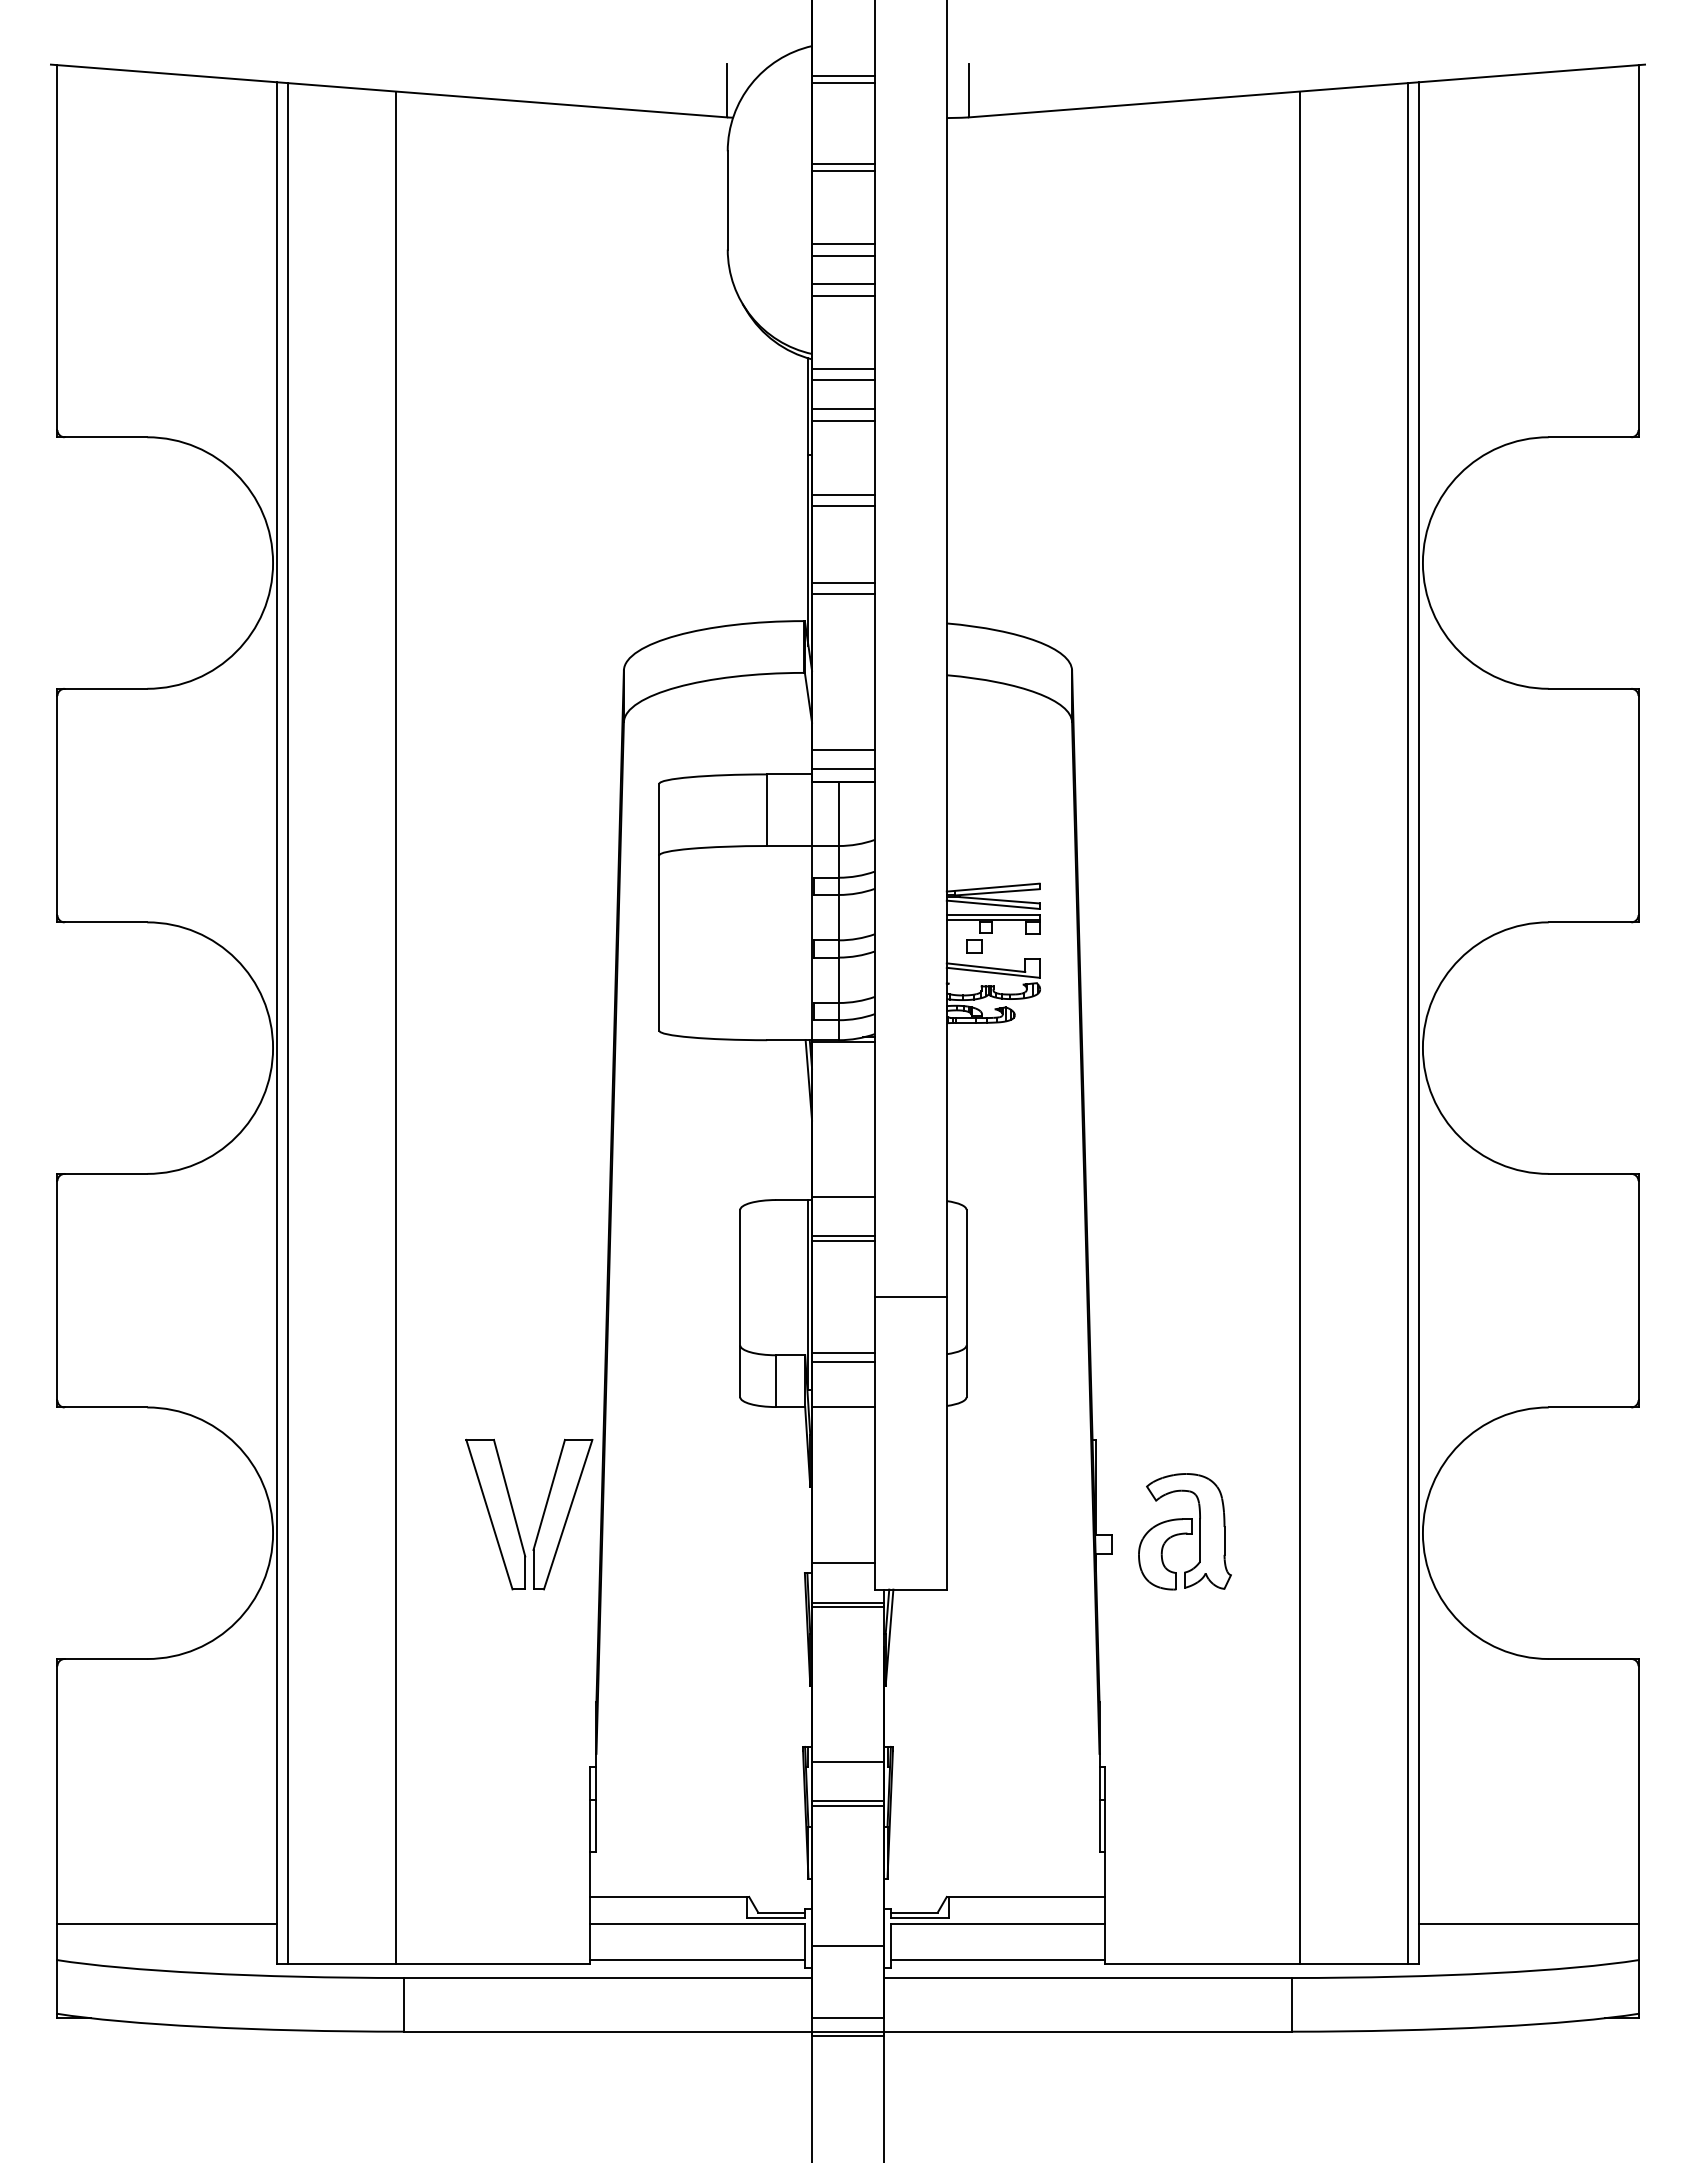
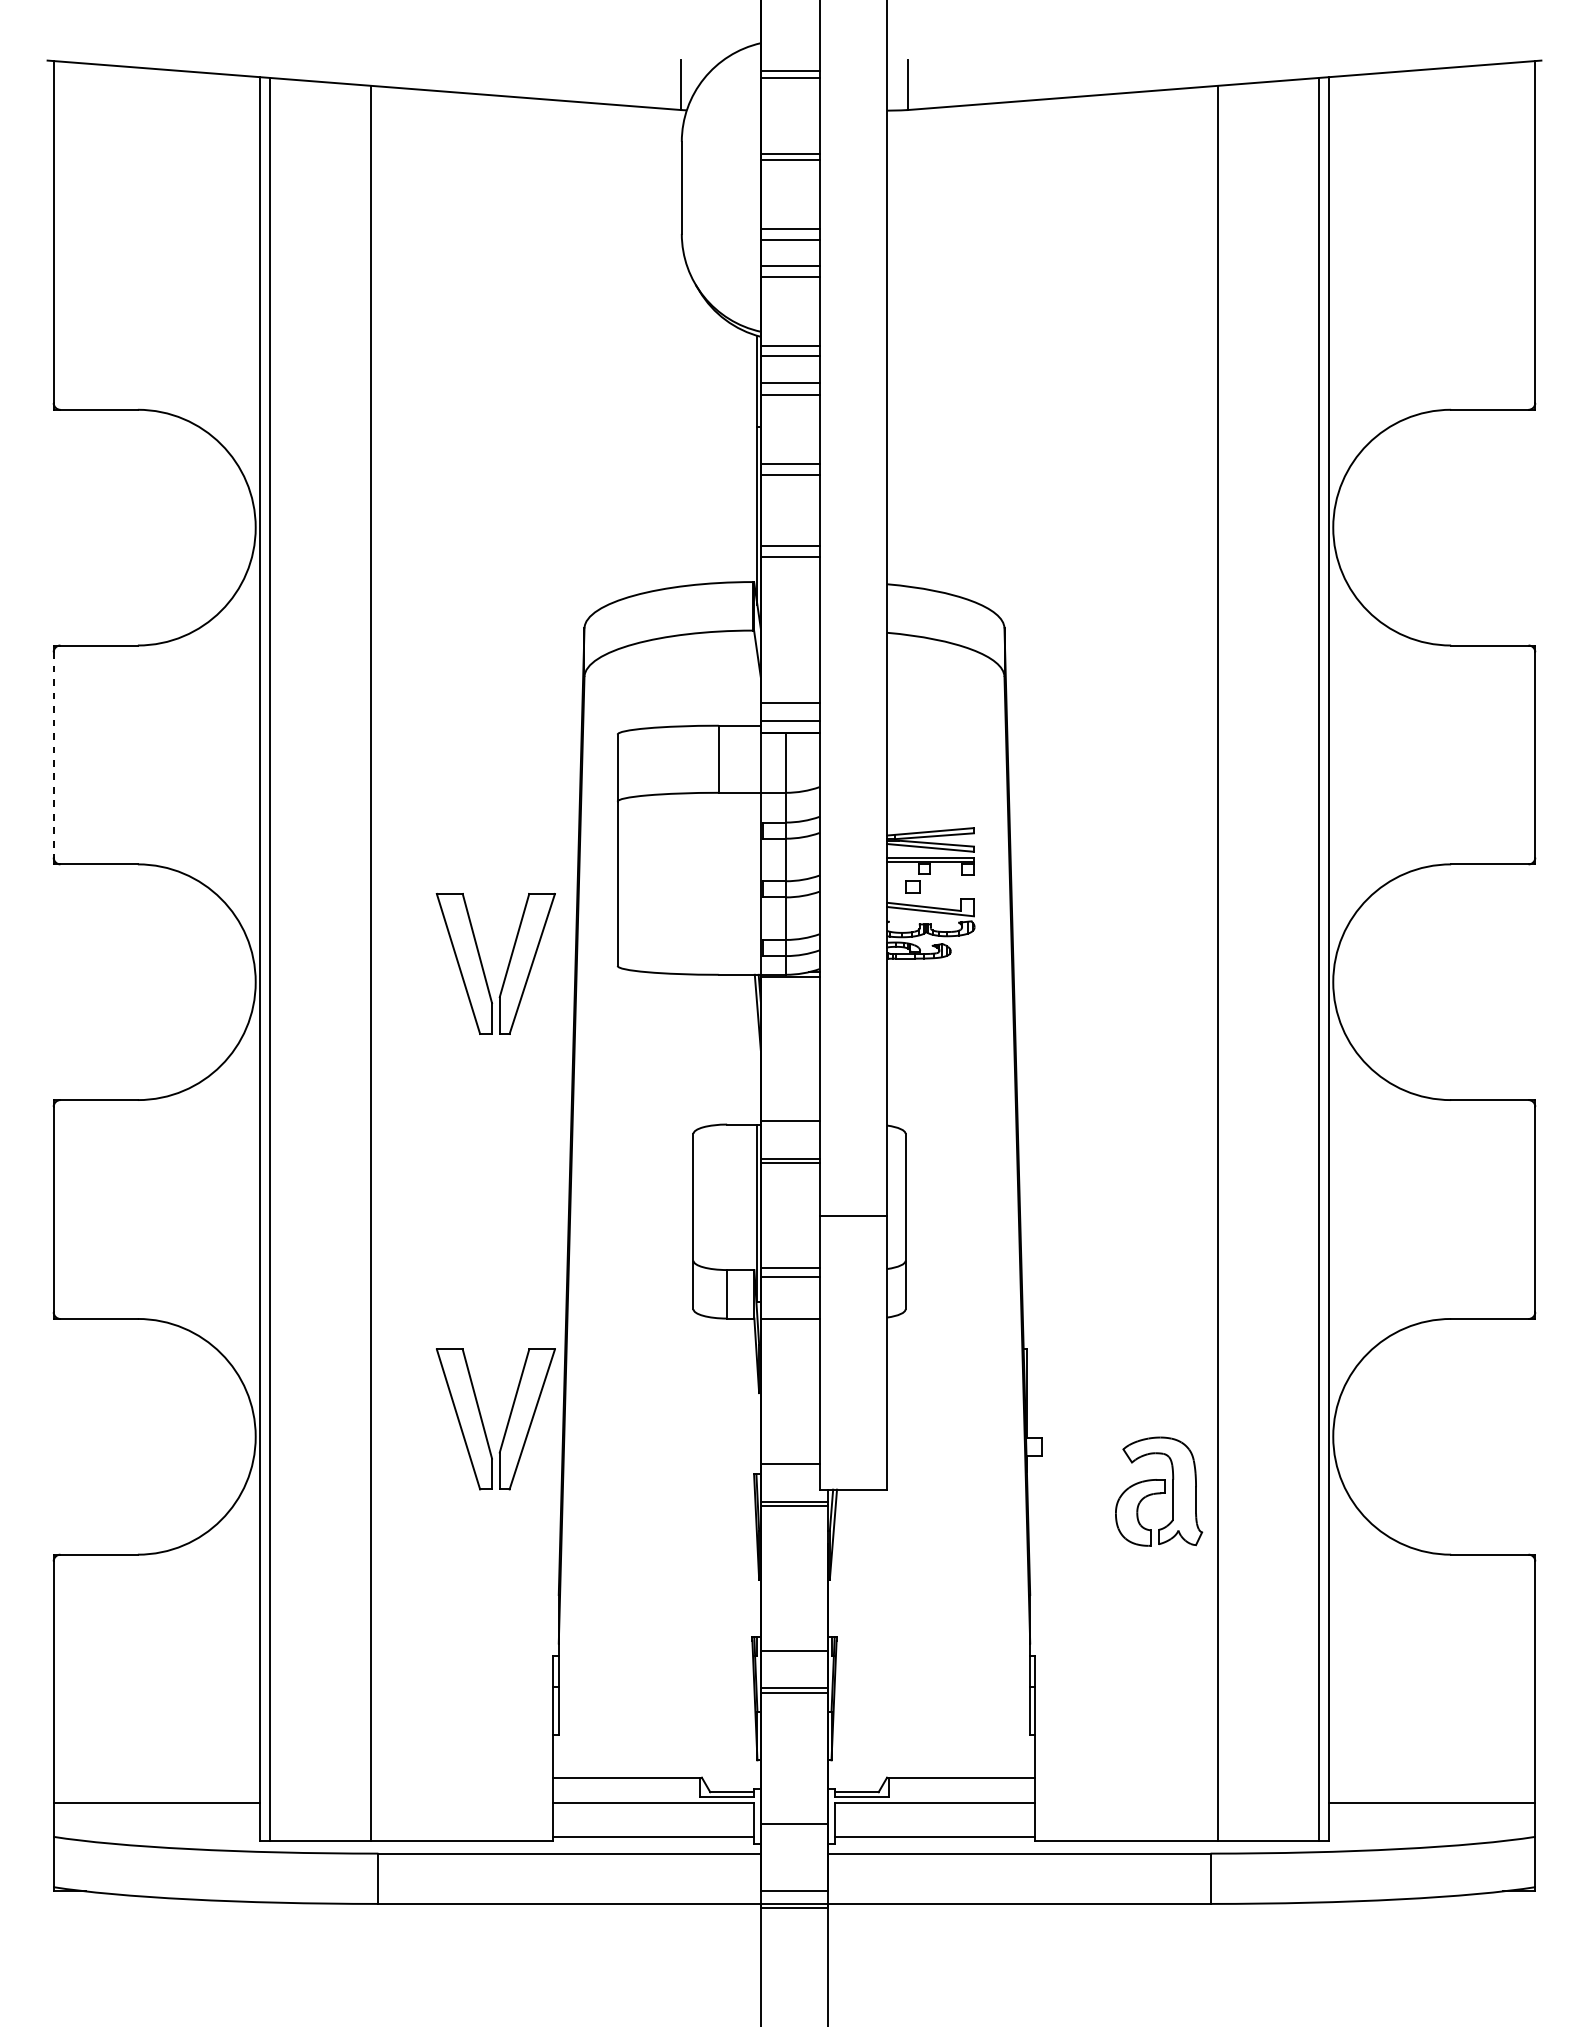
line: (57, 805) -> (53, 754), solid -> dashed
part: (541, 1031) -> (507, 966), added
part: (1184, 1531) -> (1158, 1491), moved

